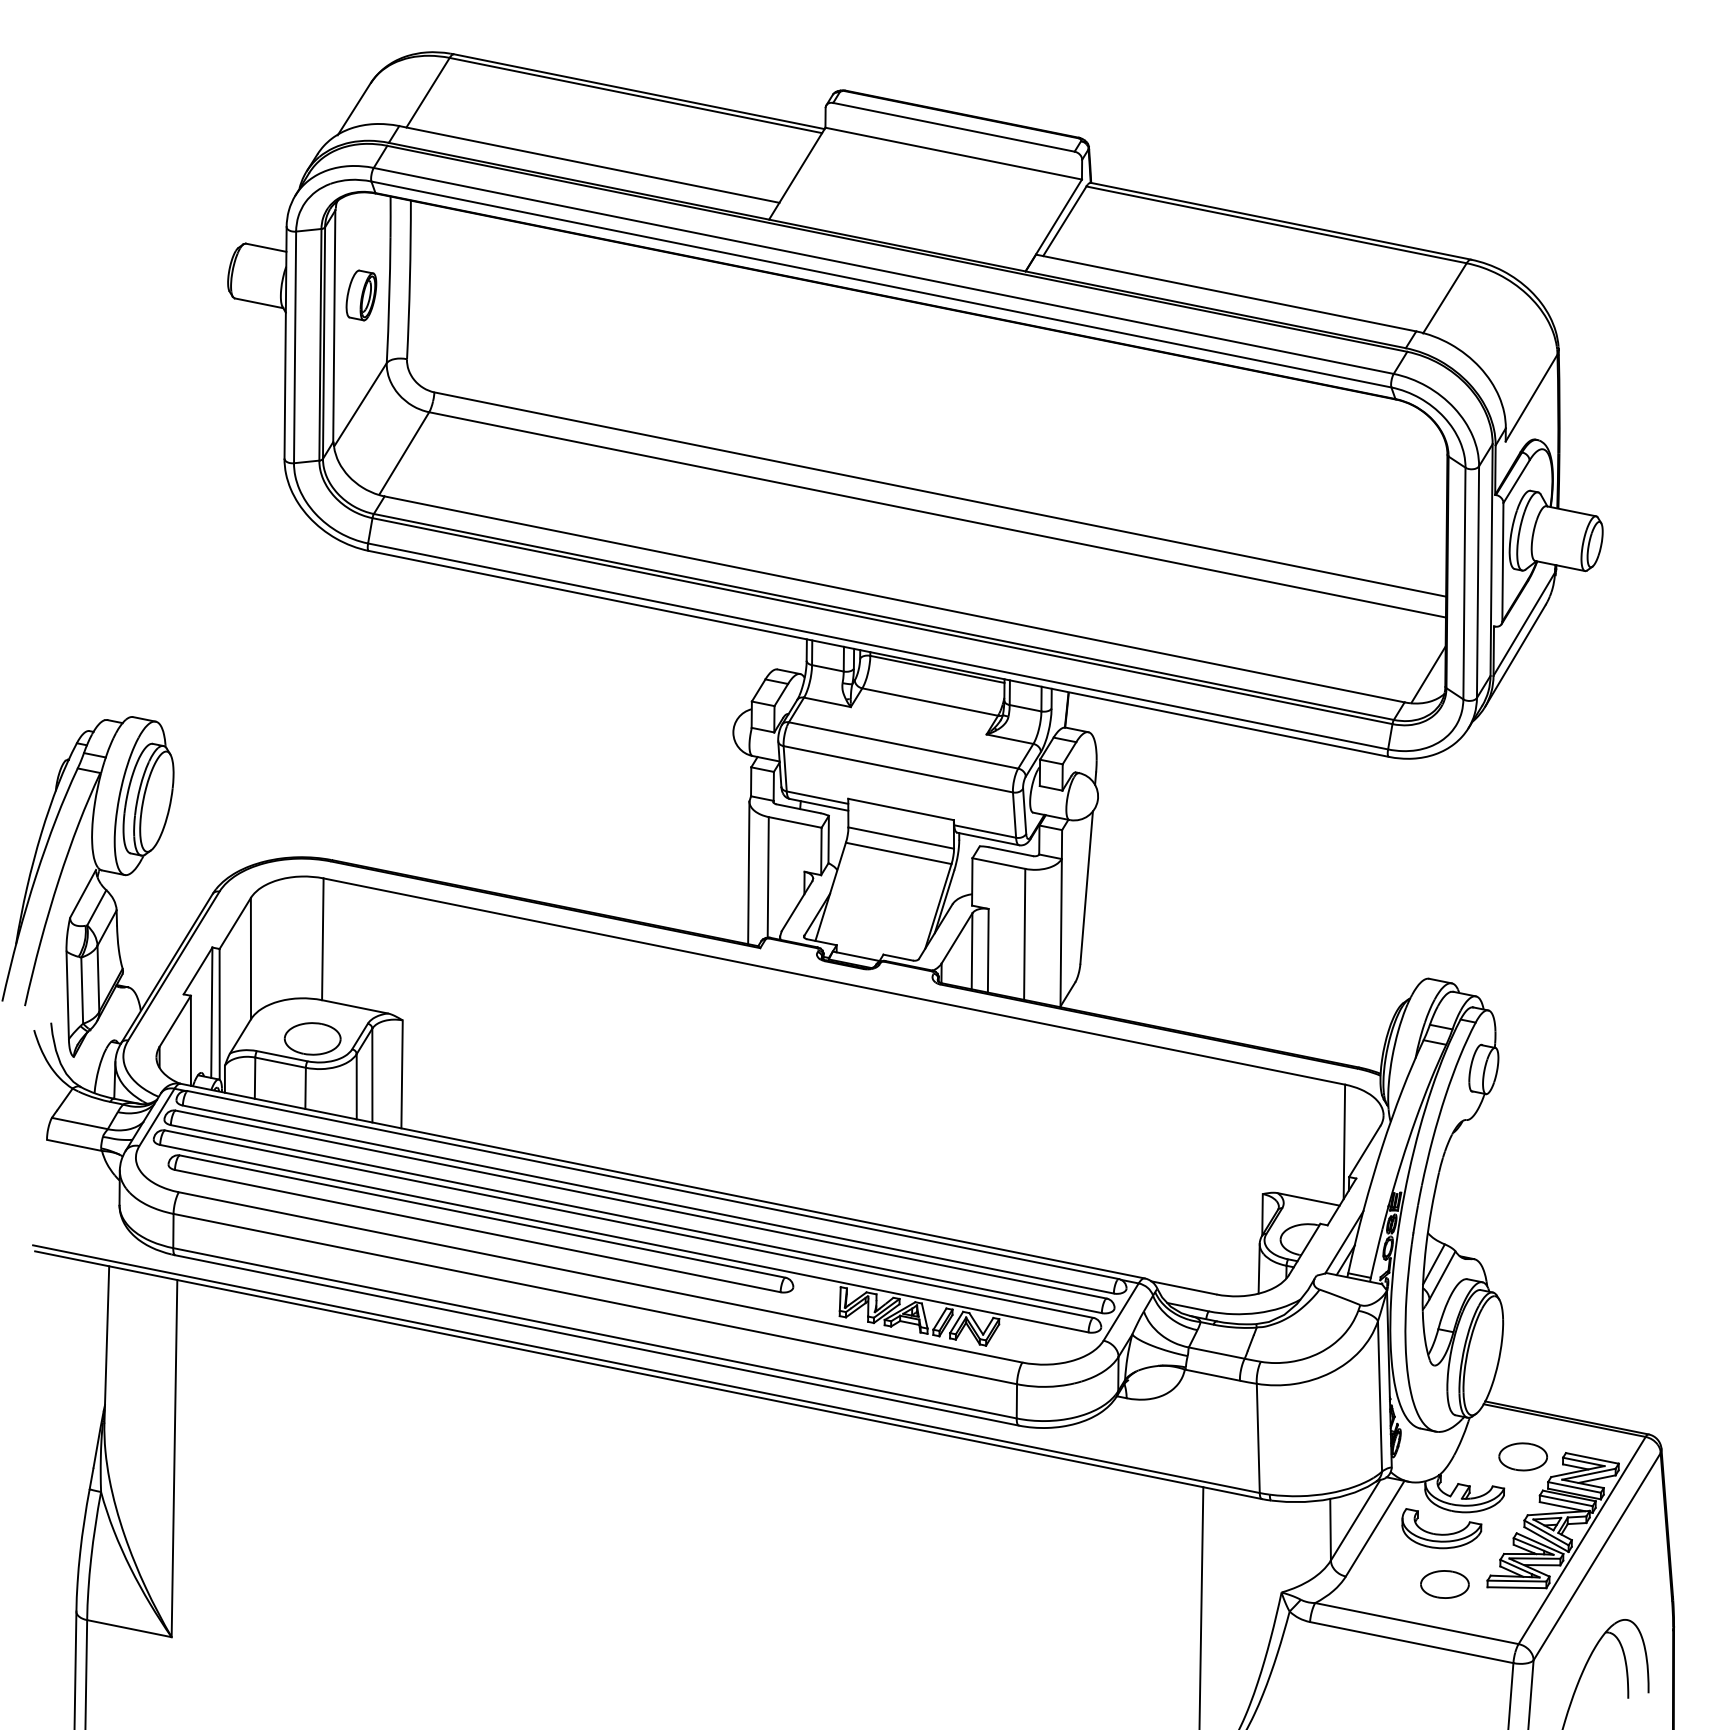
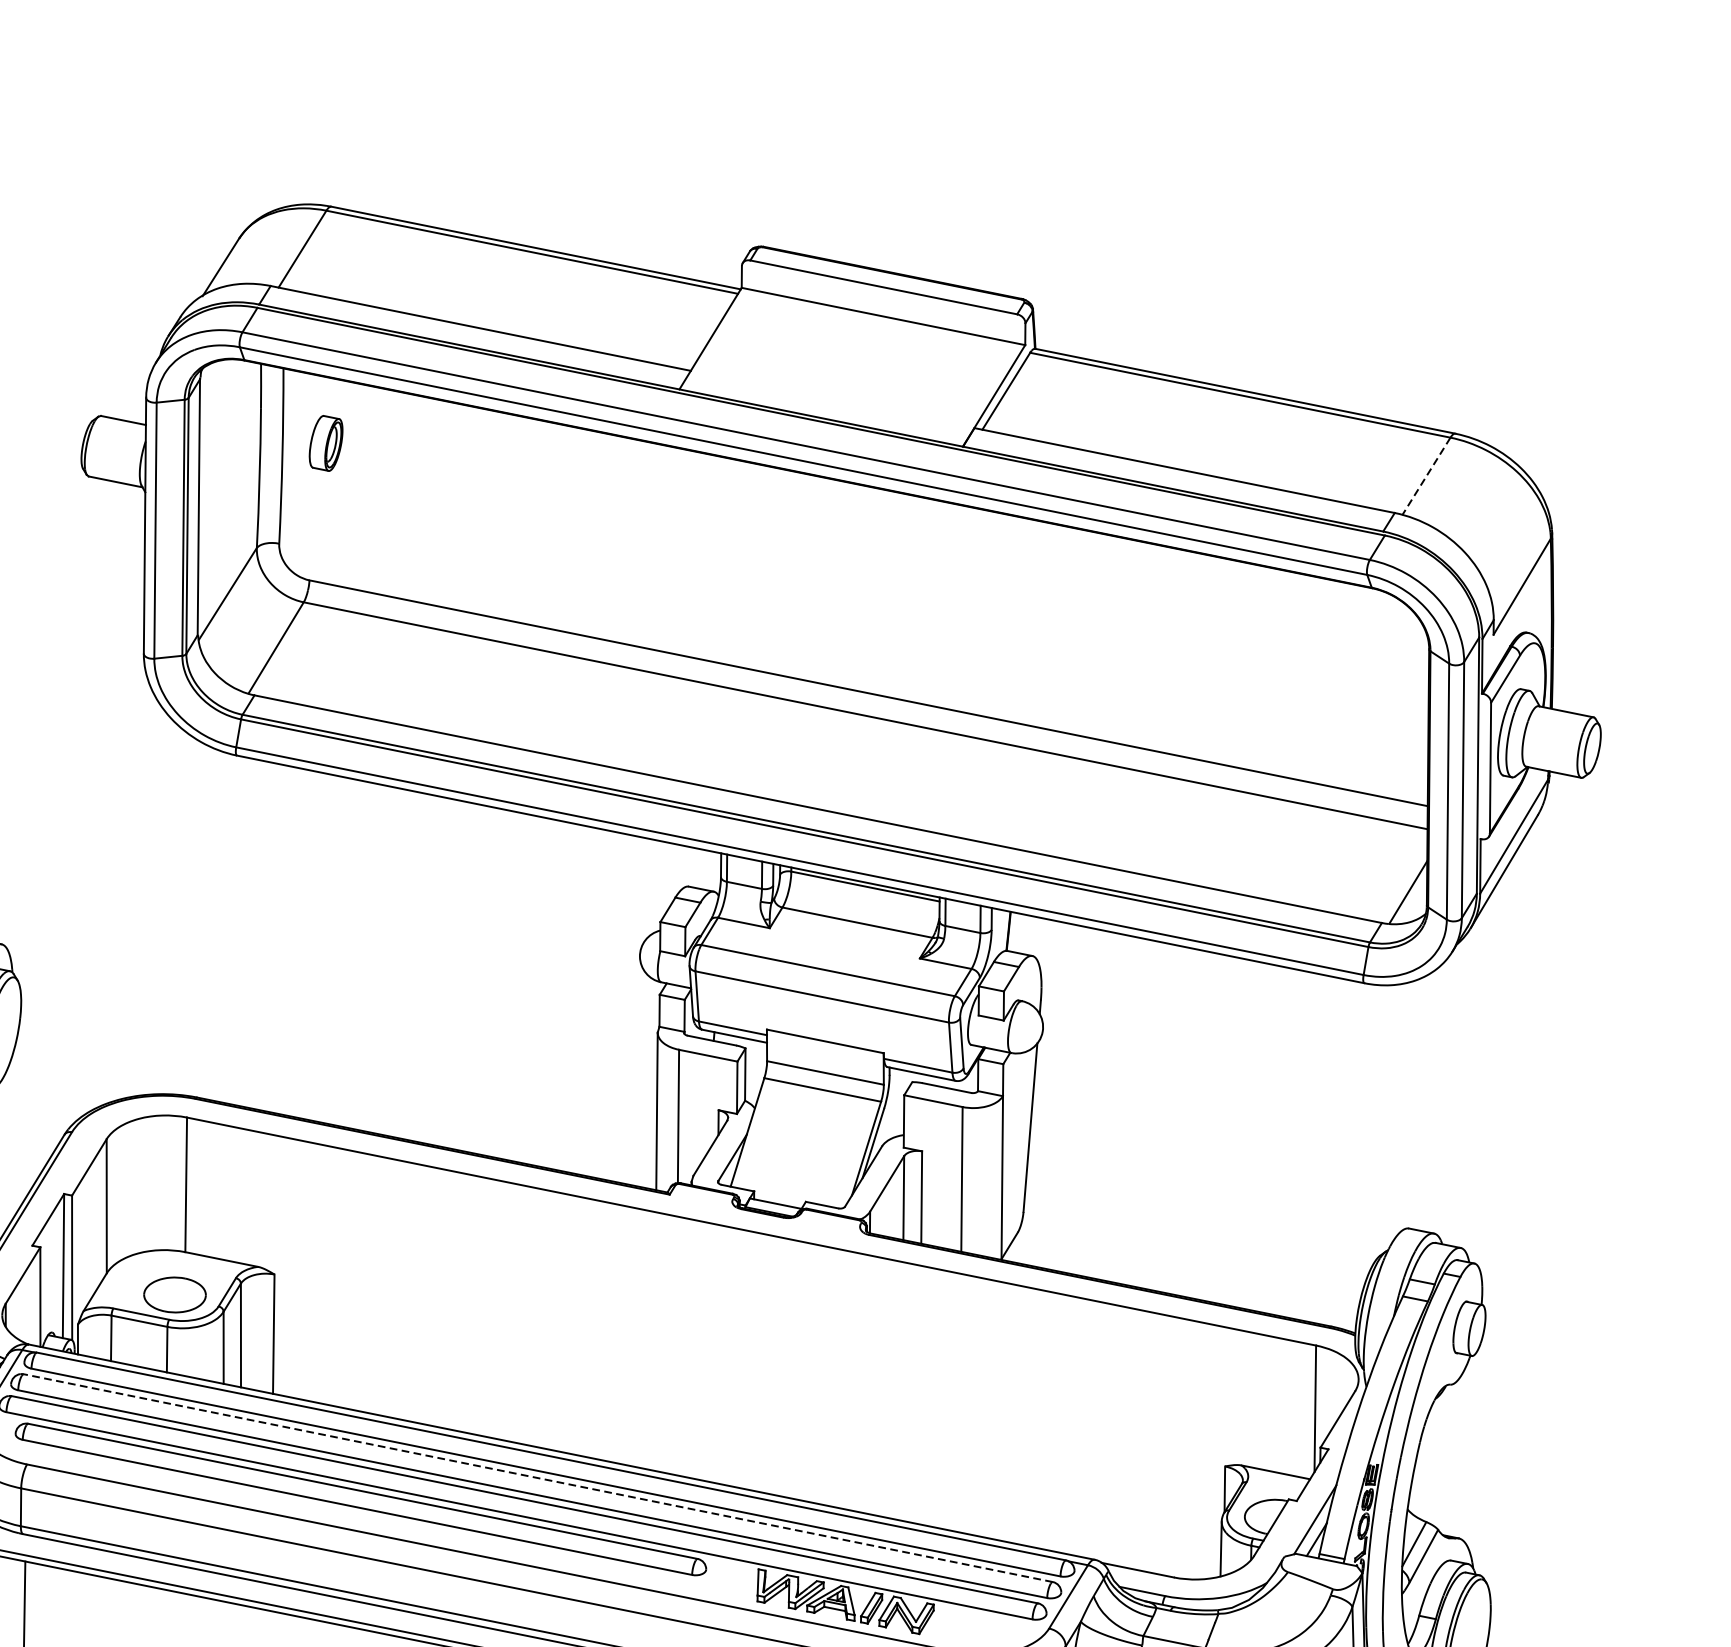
part: (361, 295) -> (326, 443), moved
line: (1444, 298) -> (1425, 476), solid -> dashed
line: (641, 1204) -> (538, 1478), solid -> dashed

